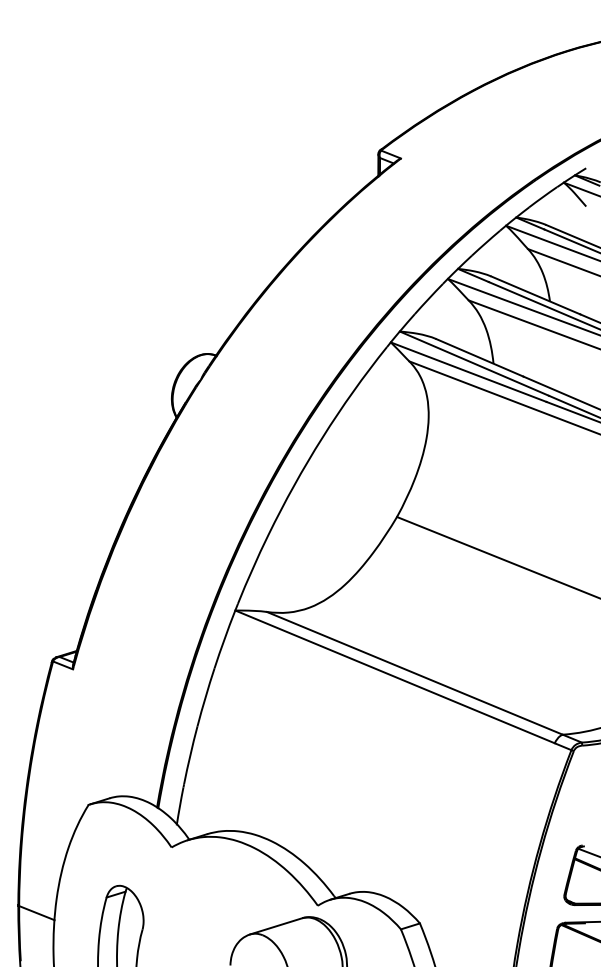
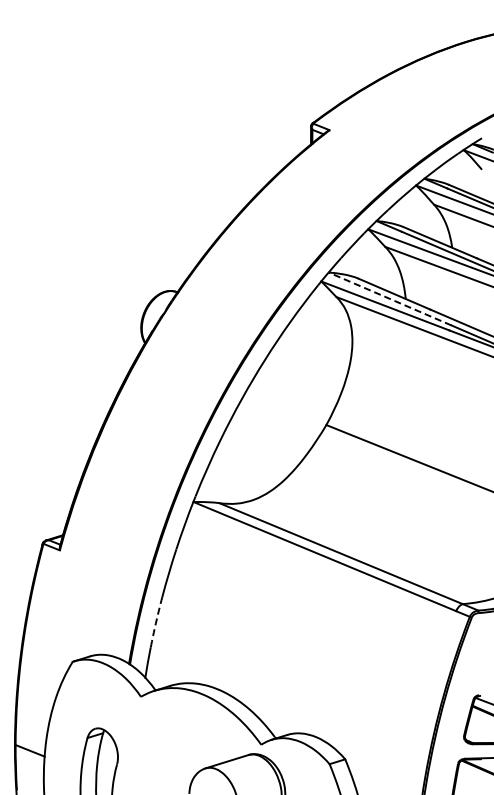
line: (474, 363) -> (390, 298), solid -> dashed
arc: (190, 754) -> (156, 620), solid -> dashed

